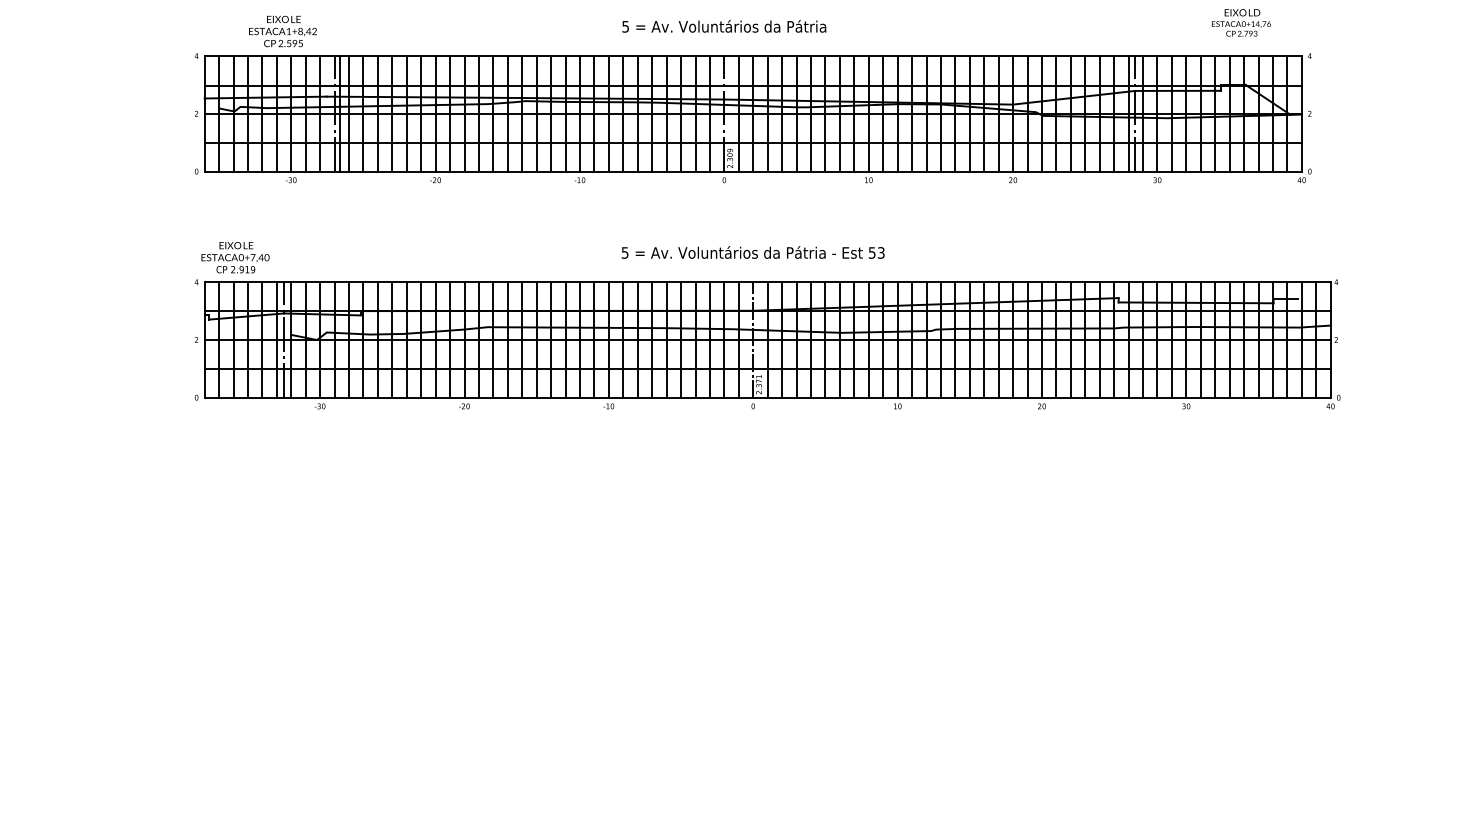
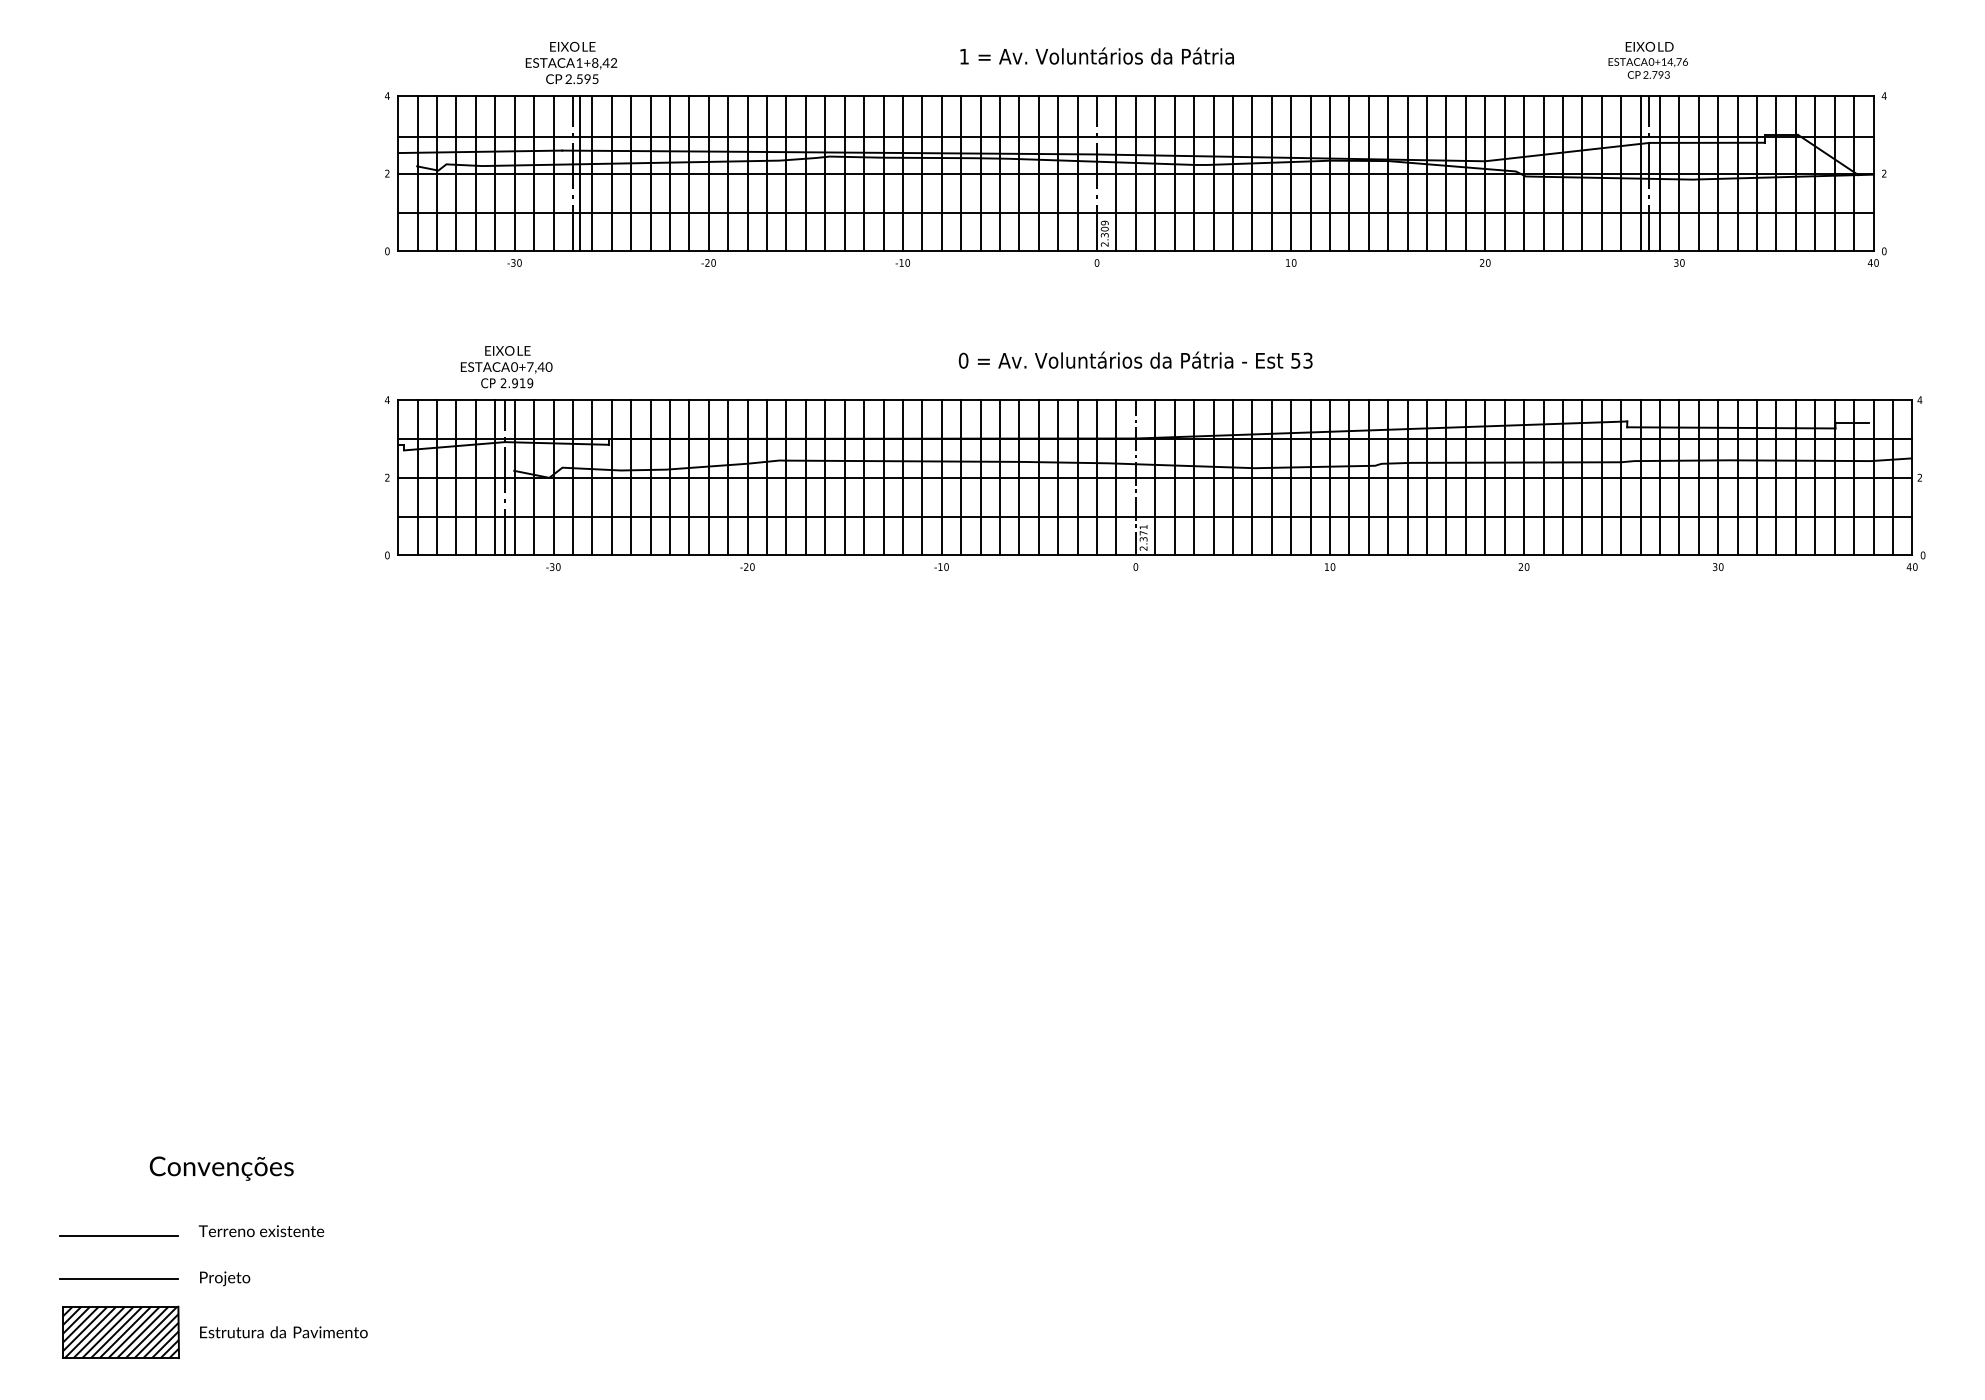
text: (1240, 22) -> (1647, 60), moved
text: (625, 26) -> (963, 56), 5 -> 1
text: (282, 31) -> (571, 63), moved
text: (625, 252) -> (963, 360), 5 -> 0
text: (235, 257) -> (506, 367), moved

